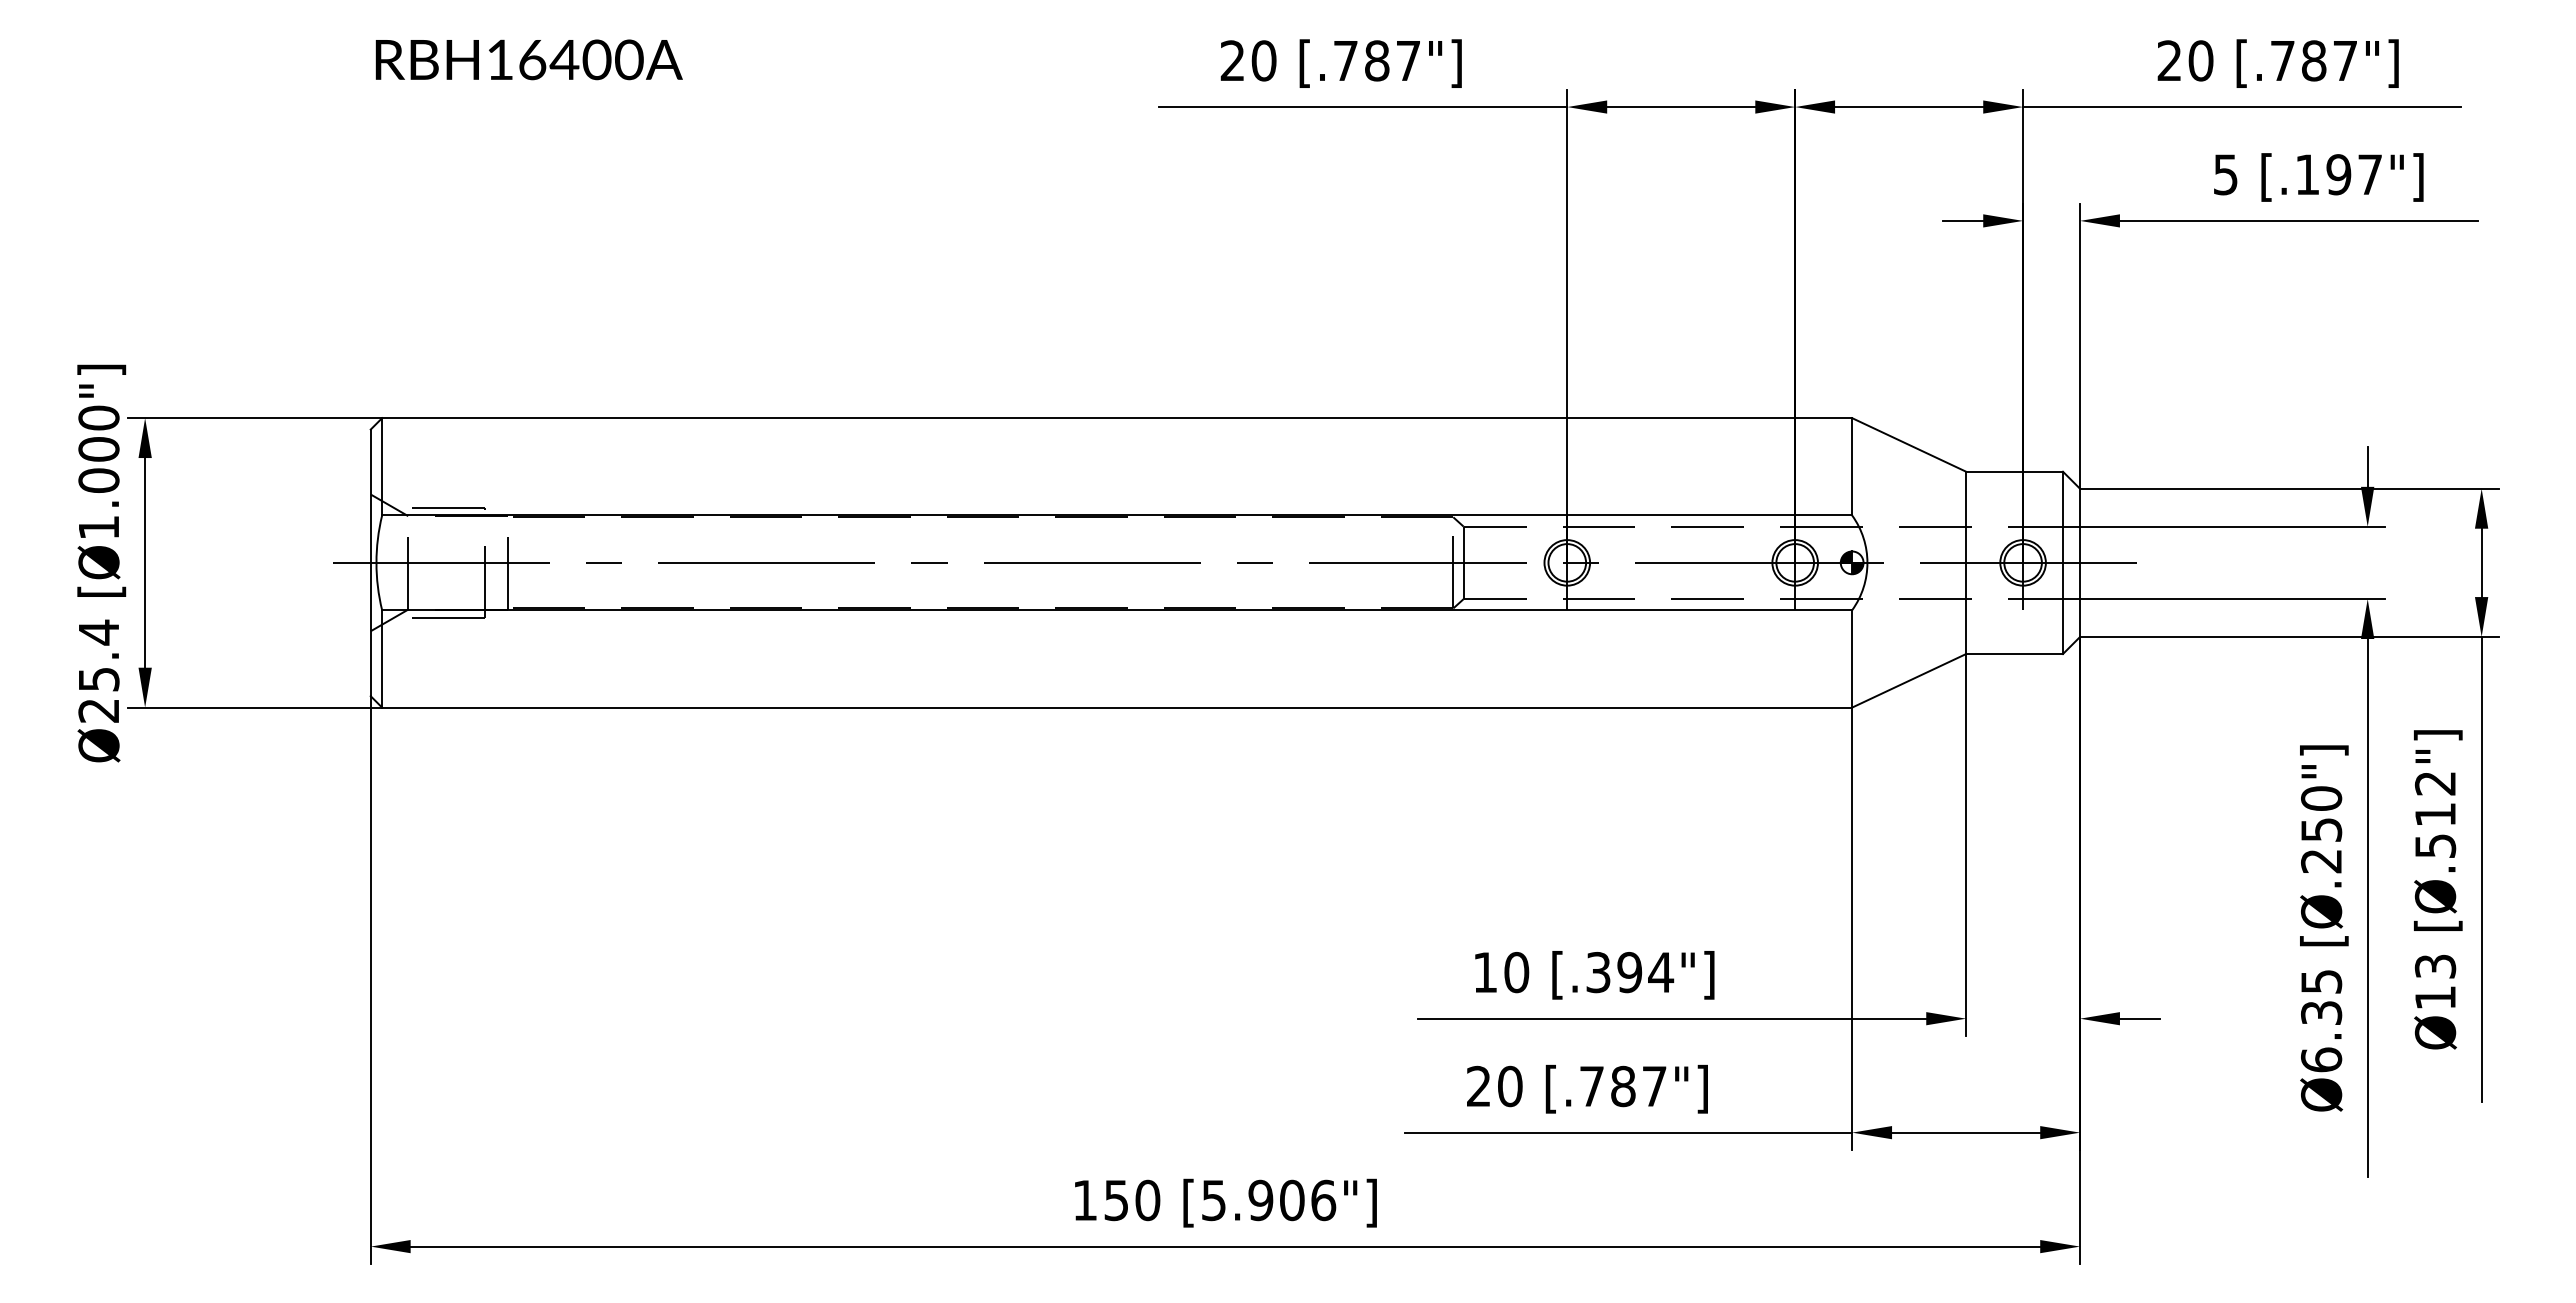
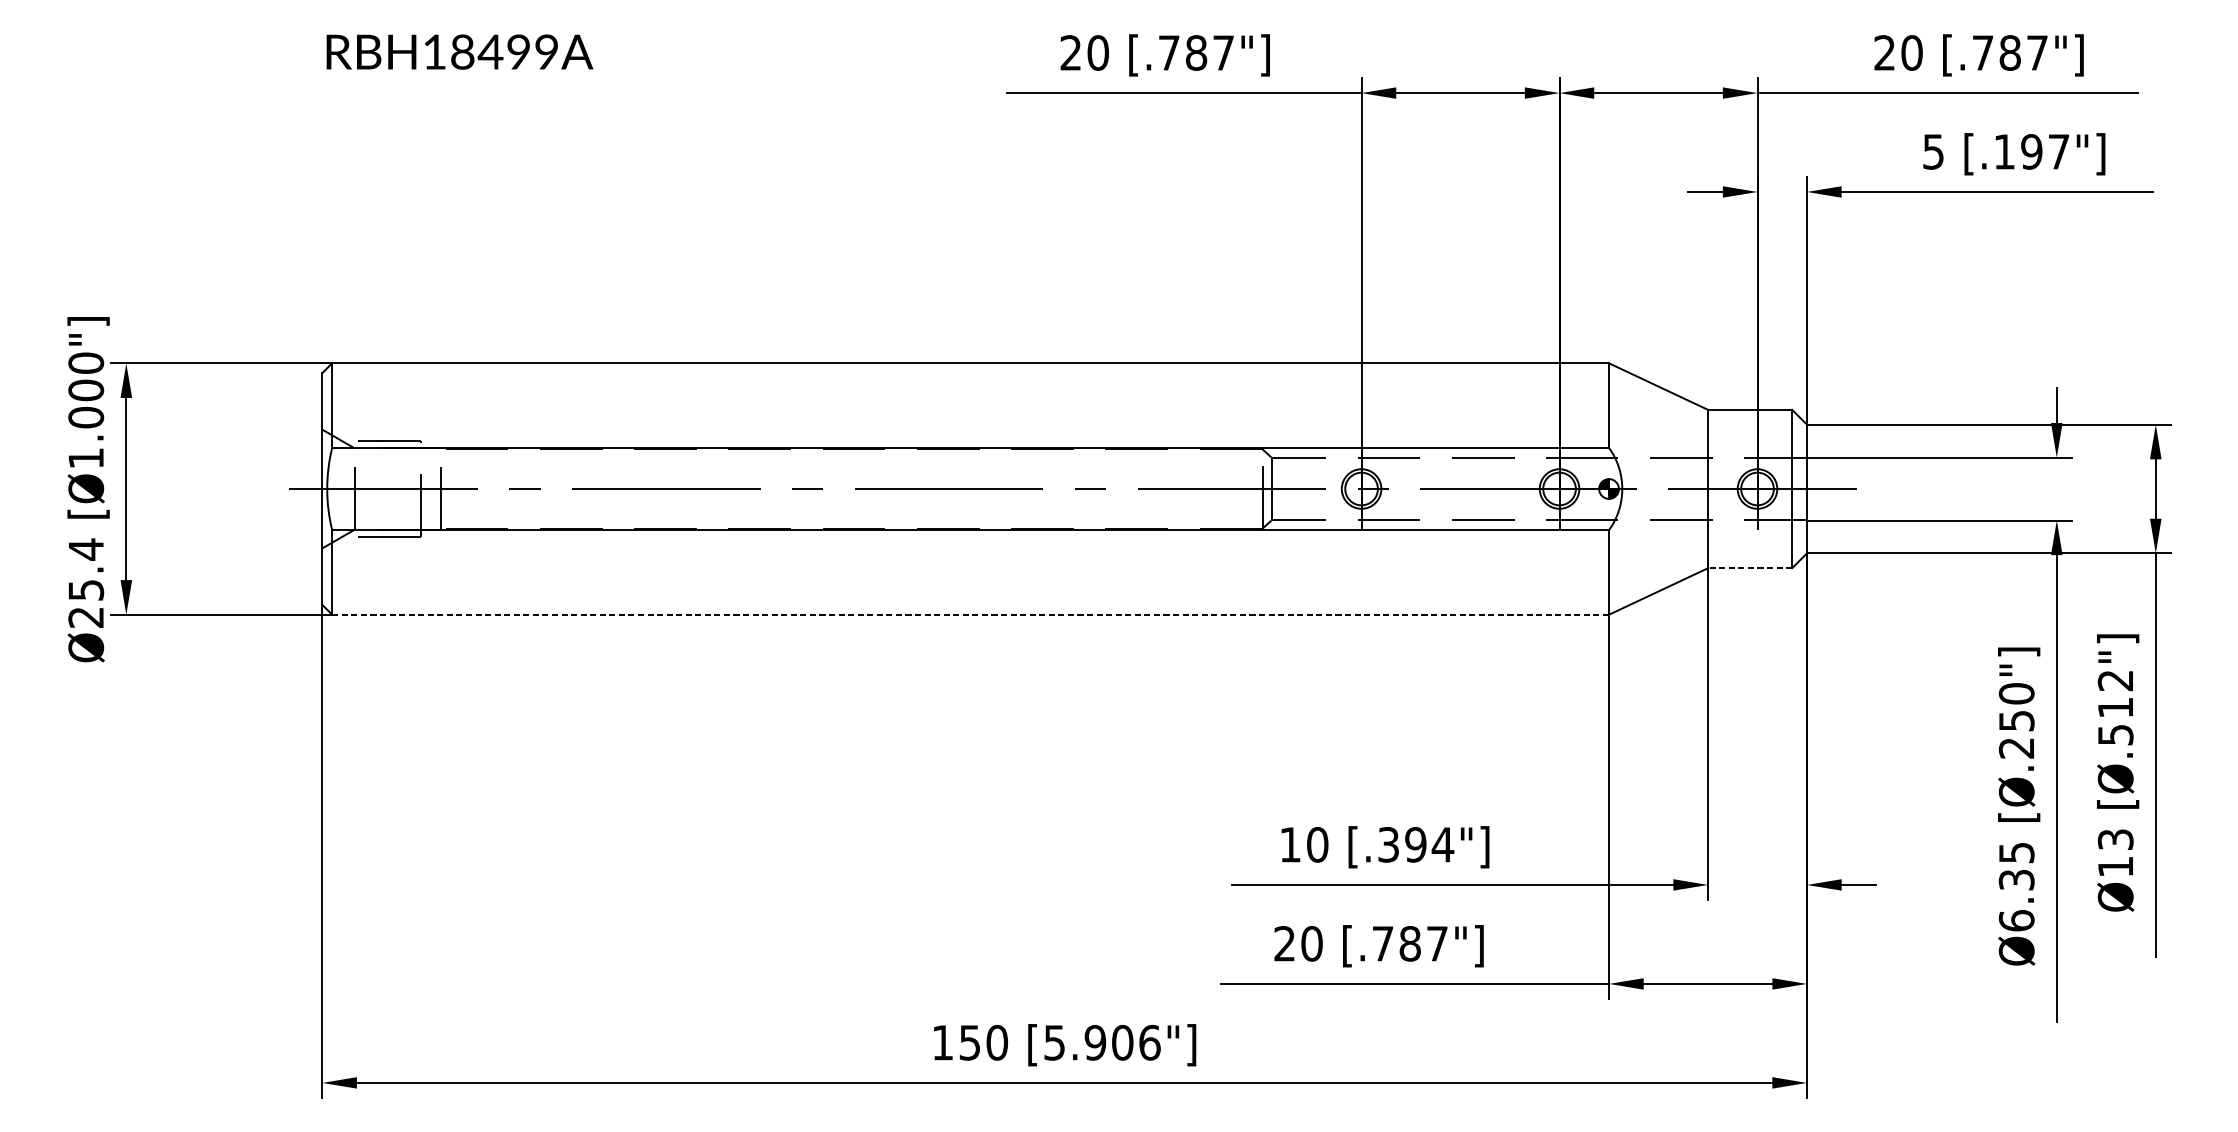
text: (581, 59) -> (505, 51), RBH16400A -> RBH18499A
line: (2014, 654) -> (1750, 568), solid -> dashed
line: (1116, 707) -> (970, 614), solid -> dashed

